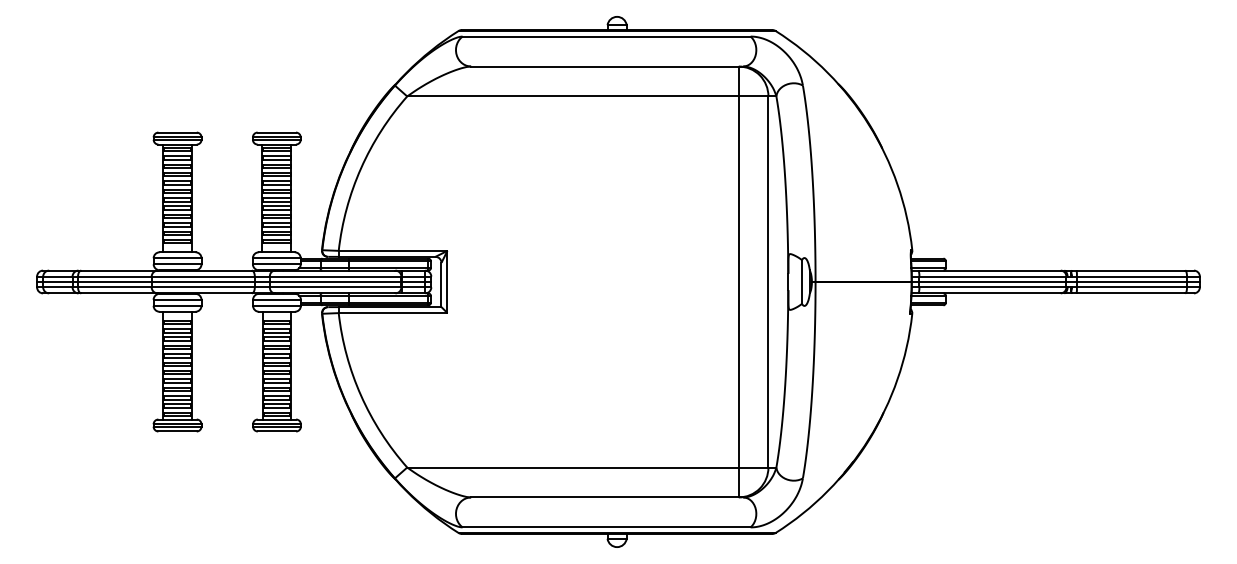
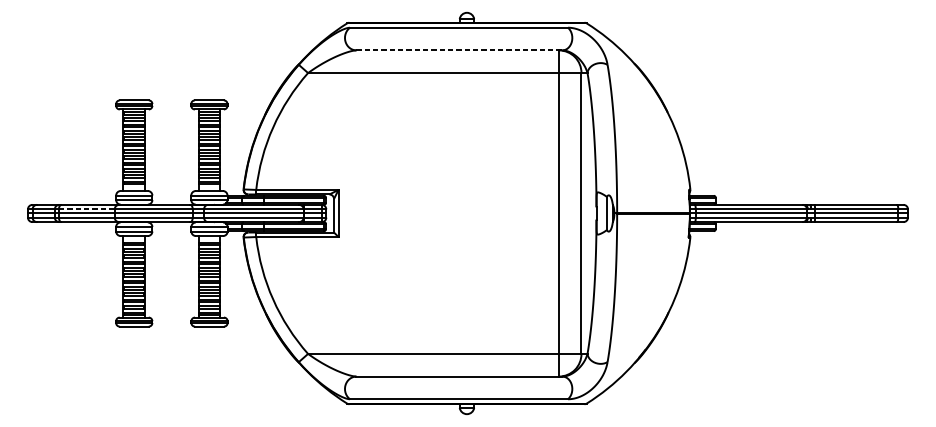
line: (607, 66) -> (459, 50), solid -> dashed
line: (114, 276) -> (86, 209), solid -> dashed

